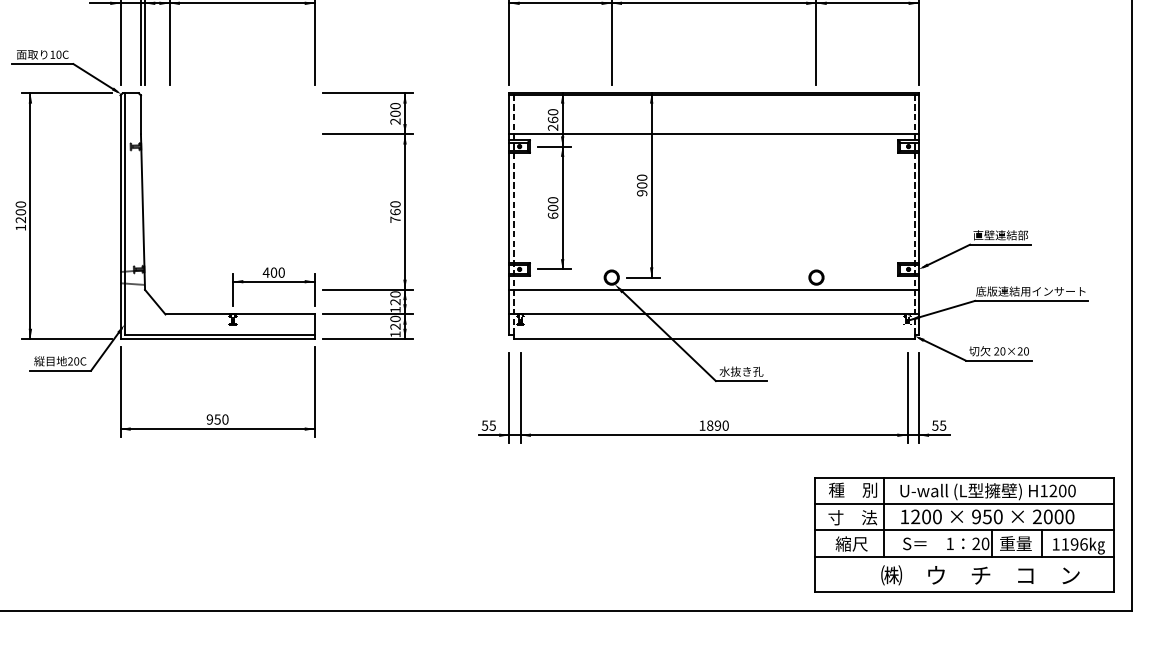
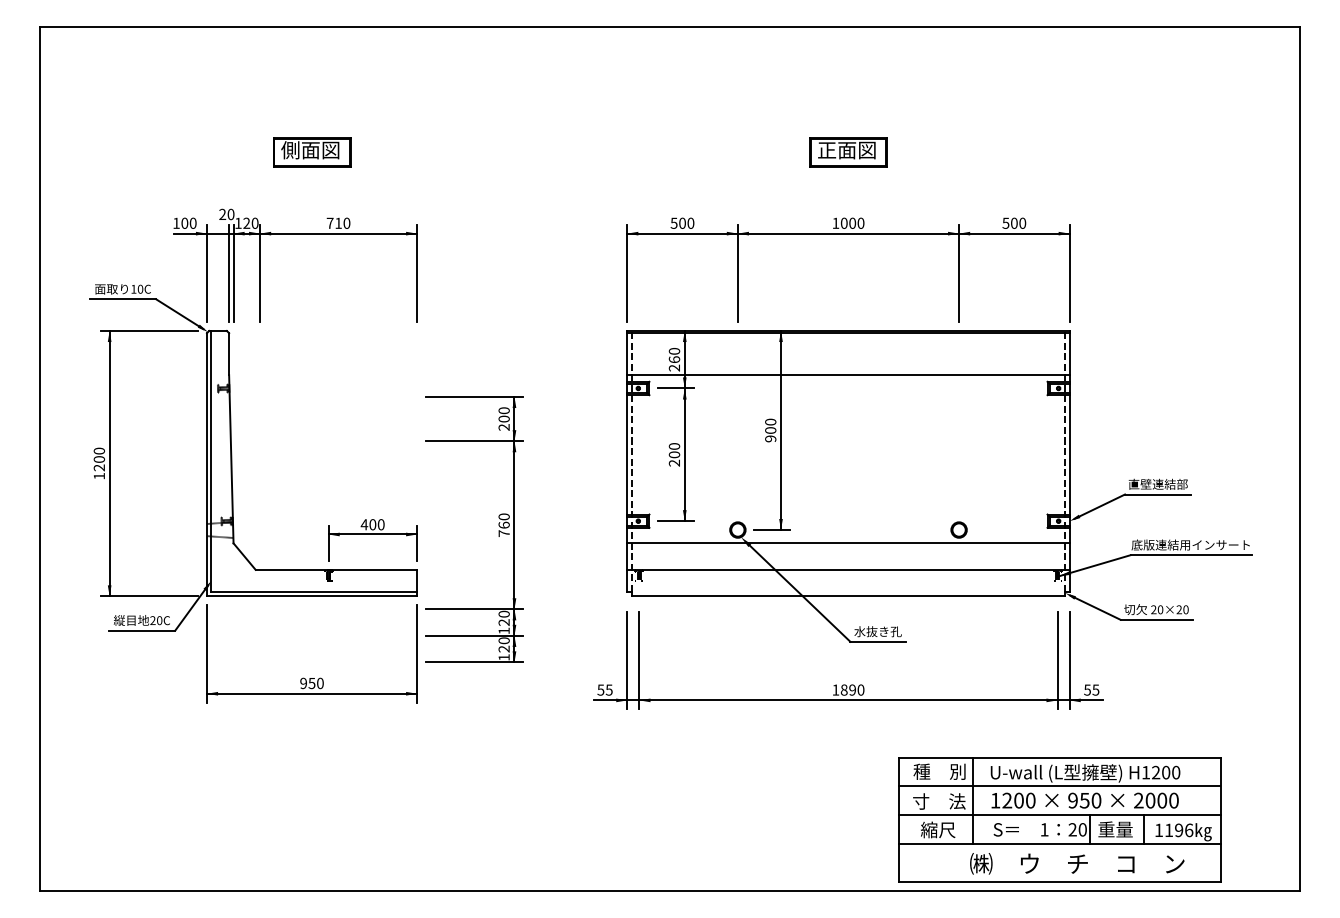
text: (553, 215) -> (674, 462), 600 -> 200
part: (390, 216) -> (498, 530), moved
part: (963, 534) -> (1059, 819), moved

